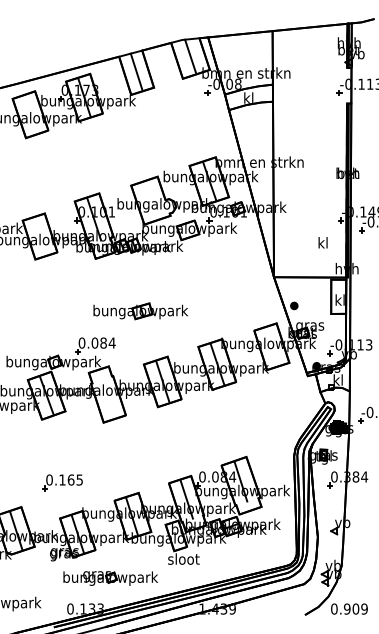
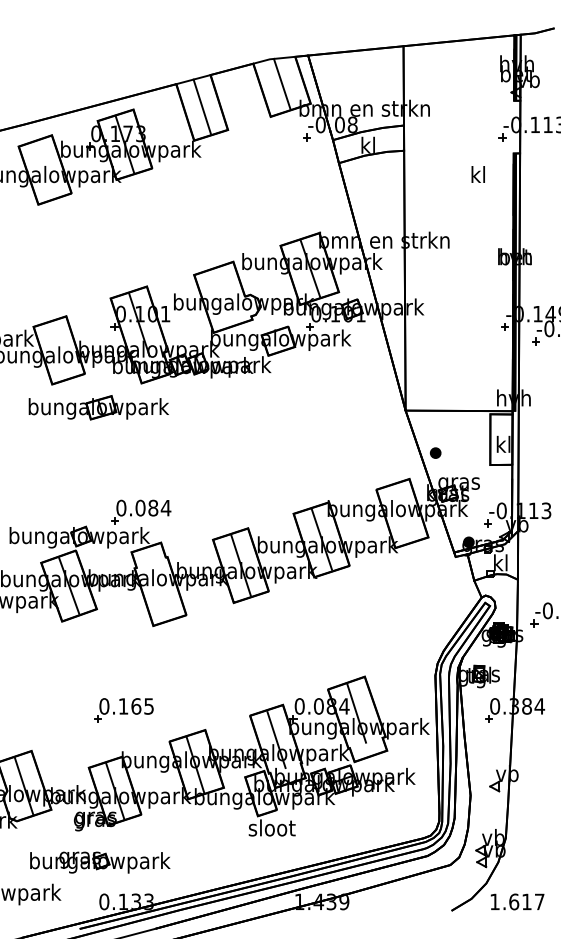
text: (322, 242) -> (477, 174), moved
part: (140, 311) -> (98, 408), moved
part: (62, 482) -> (123, 710), moved
part: (110, 578) -> (99, 862), moved
text: (349, 608) -> (517, 901), 0.909 -> 1.617

